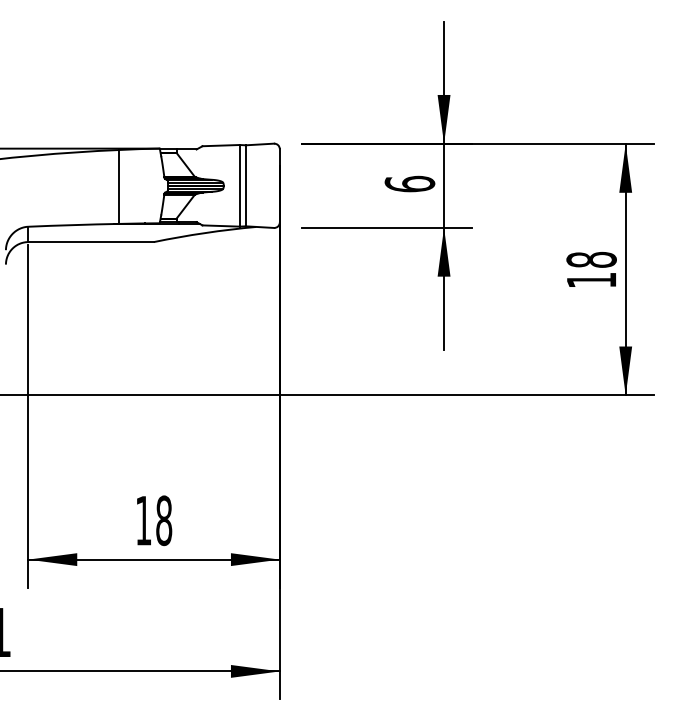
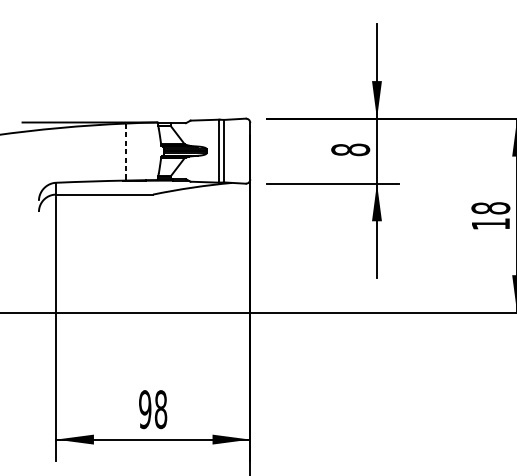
text: (409, 183) -> (350, 149), 6 -> 8
line: (119, 186) -> (126, 151), solid -> dashed
text: (143, 520) -> (145, 409), 18 -> 98

